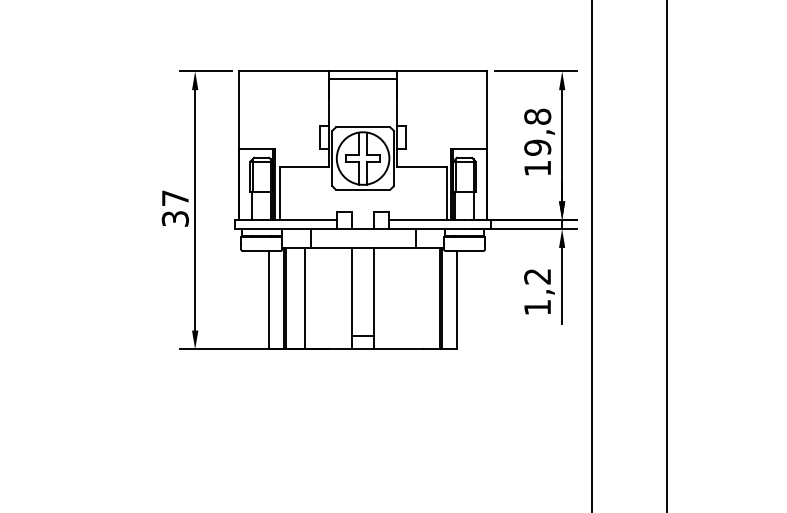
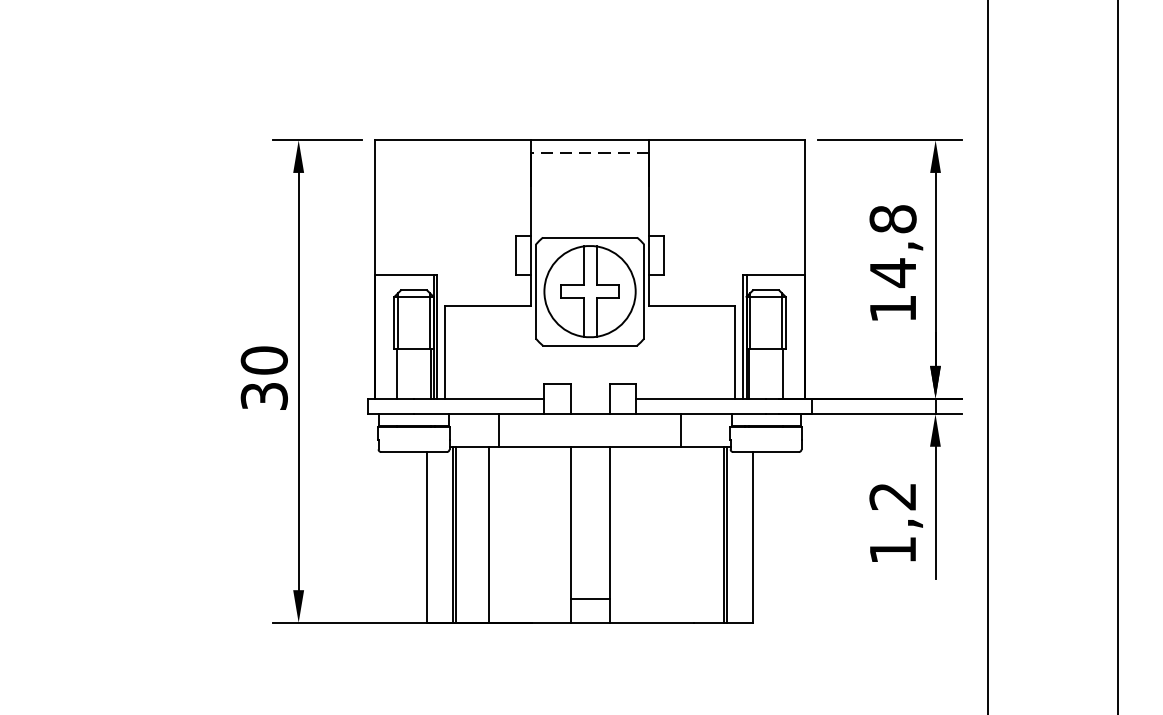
line: (363, 78) -> (590, 152), solid -> dashed
text: (537, 147) -> (892, 272), 19,8 -> 14,8
text: (174, 198) -> (262, 360), 37 -> 30

